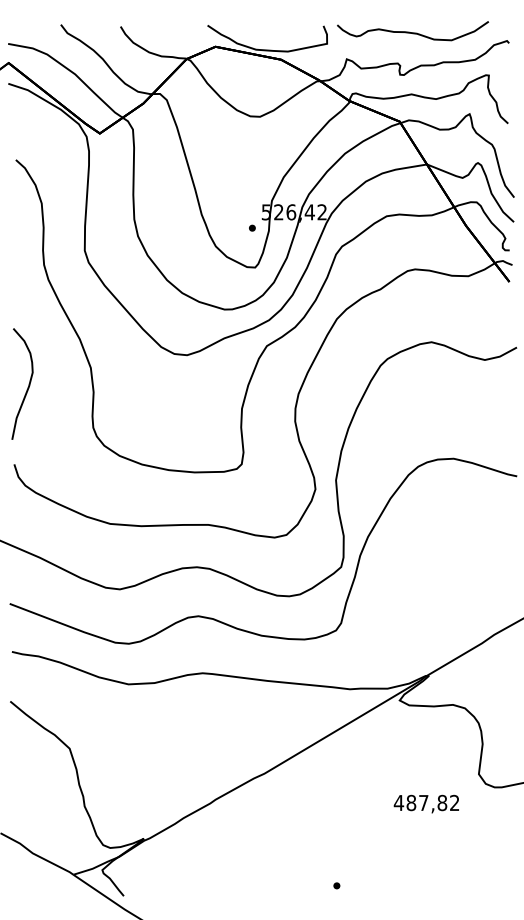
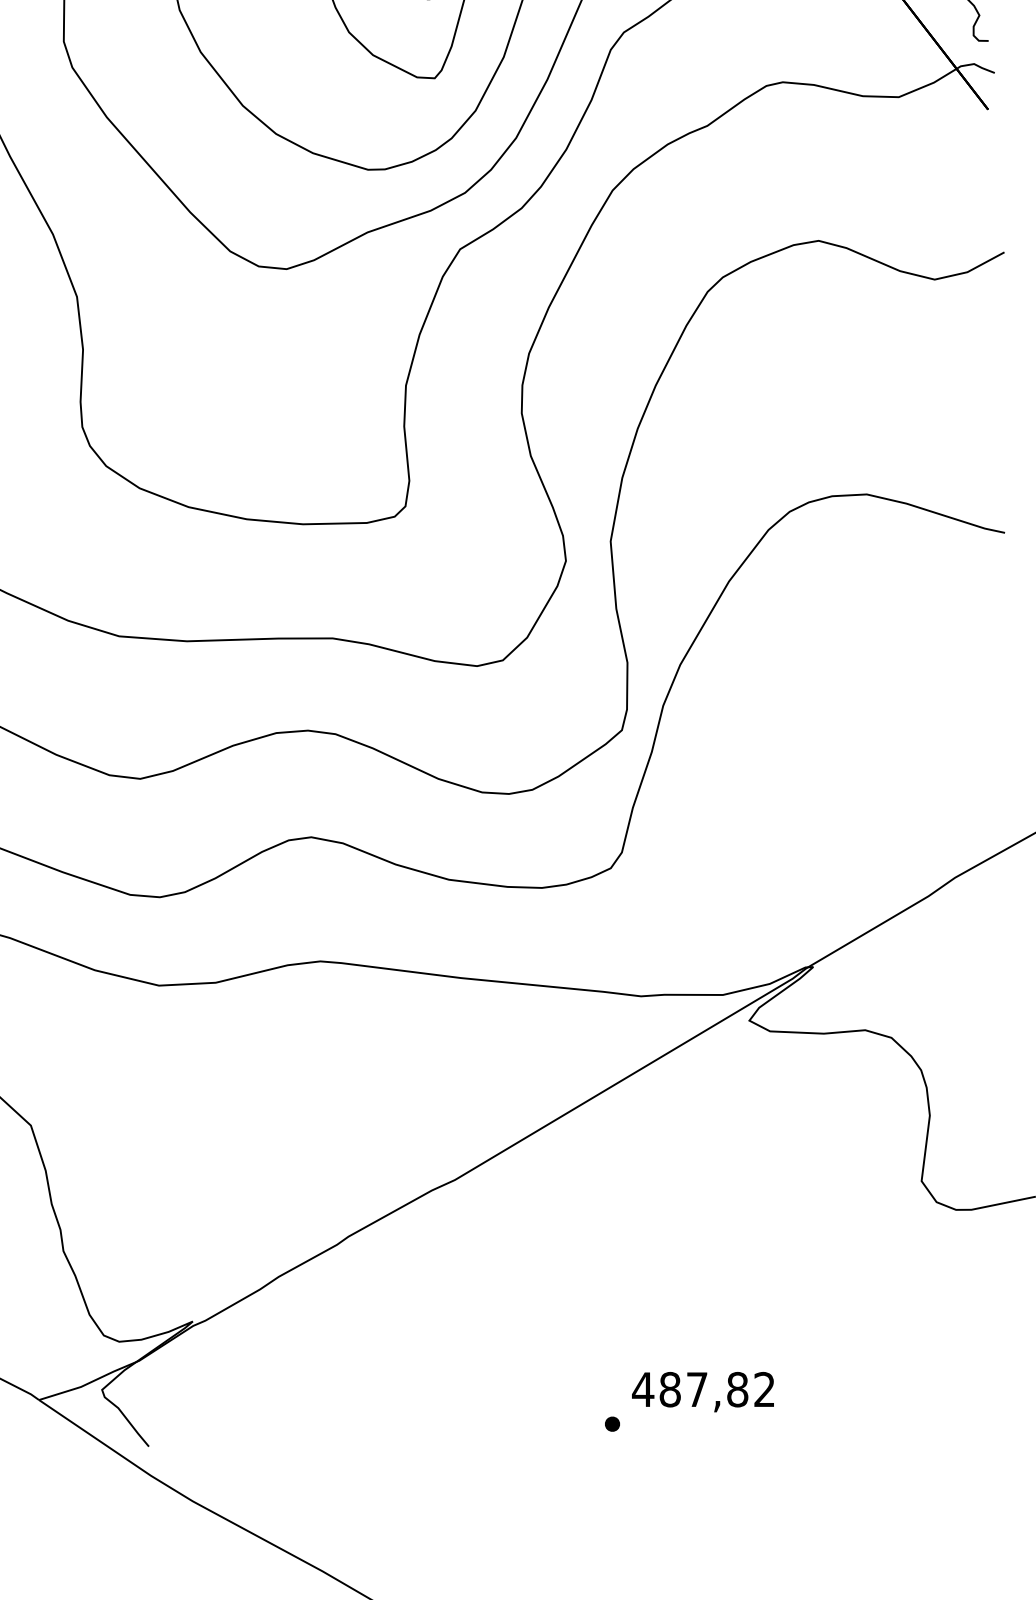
text: (425, 803) -> (700, 1390), moved

